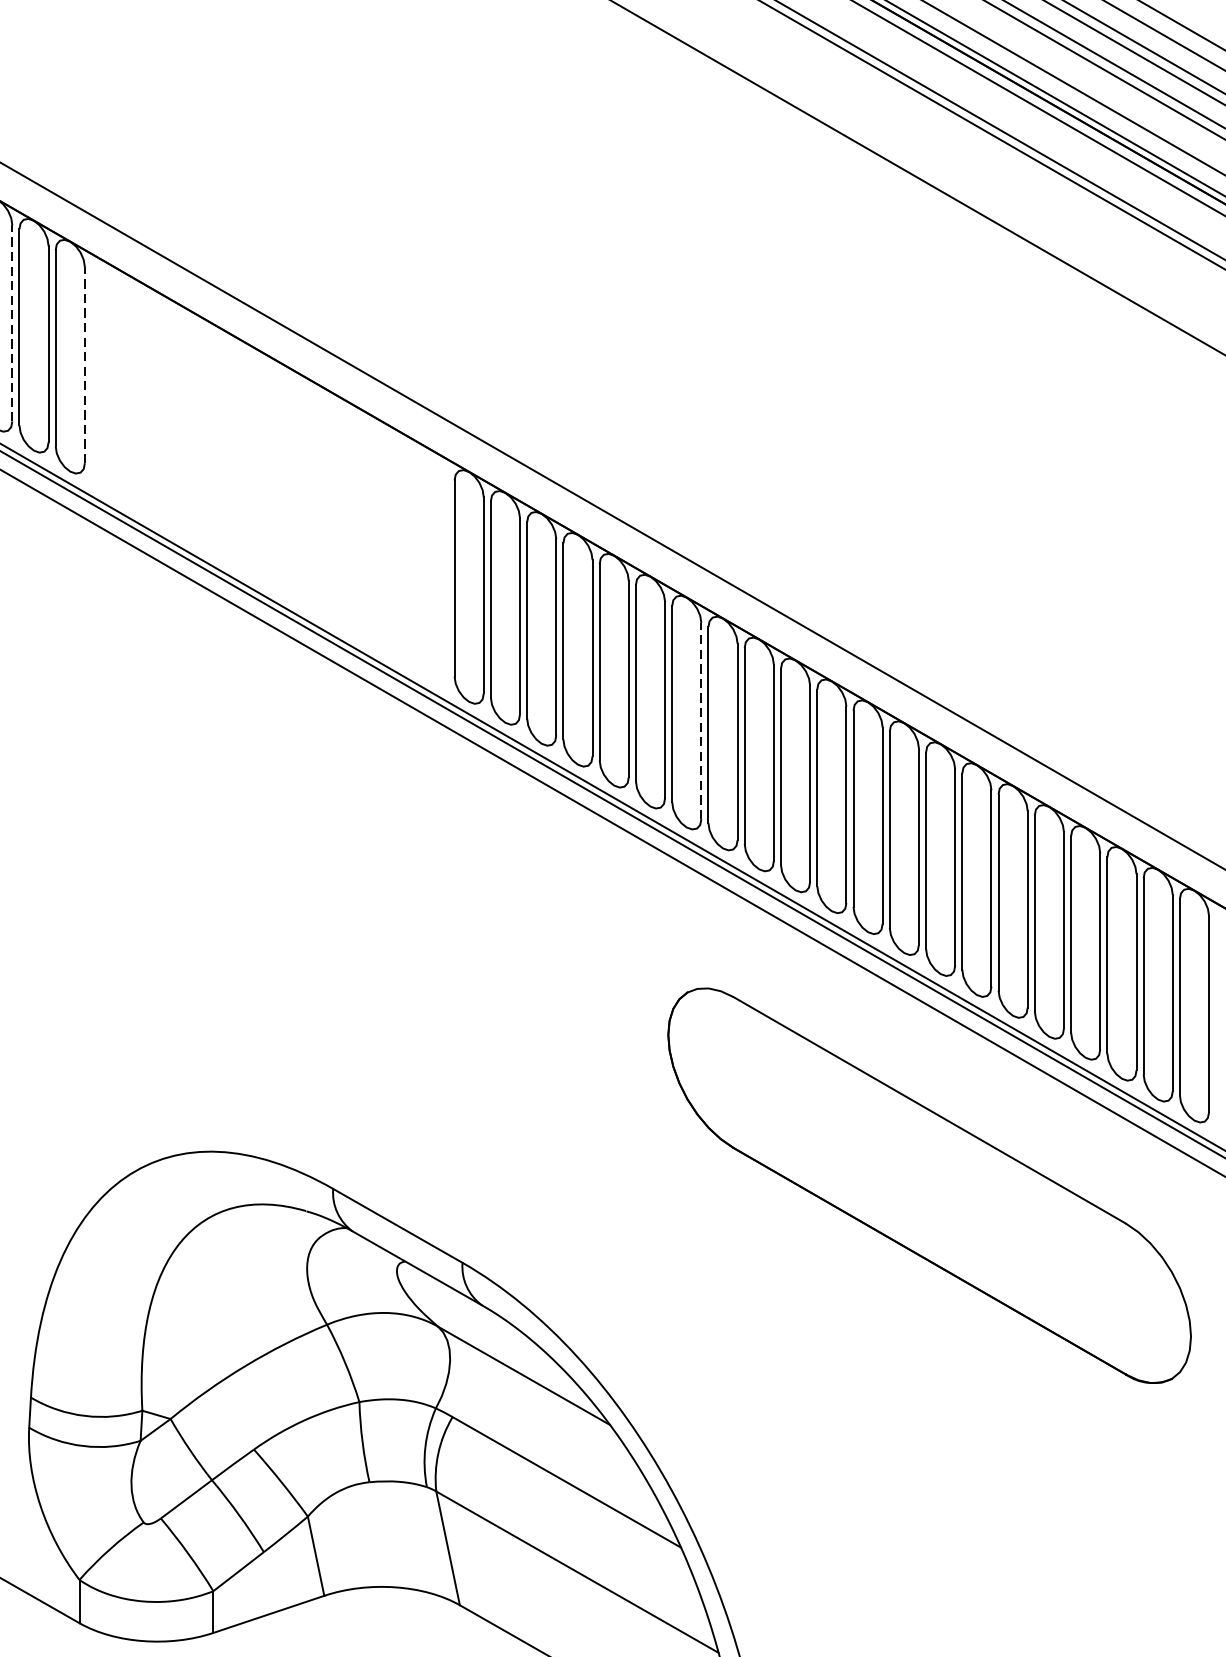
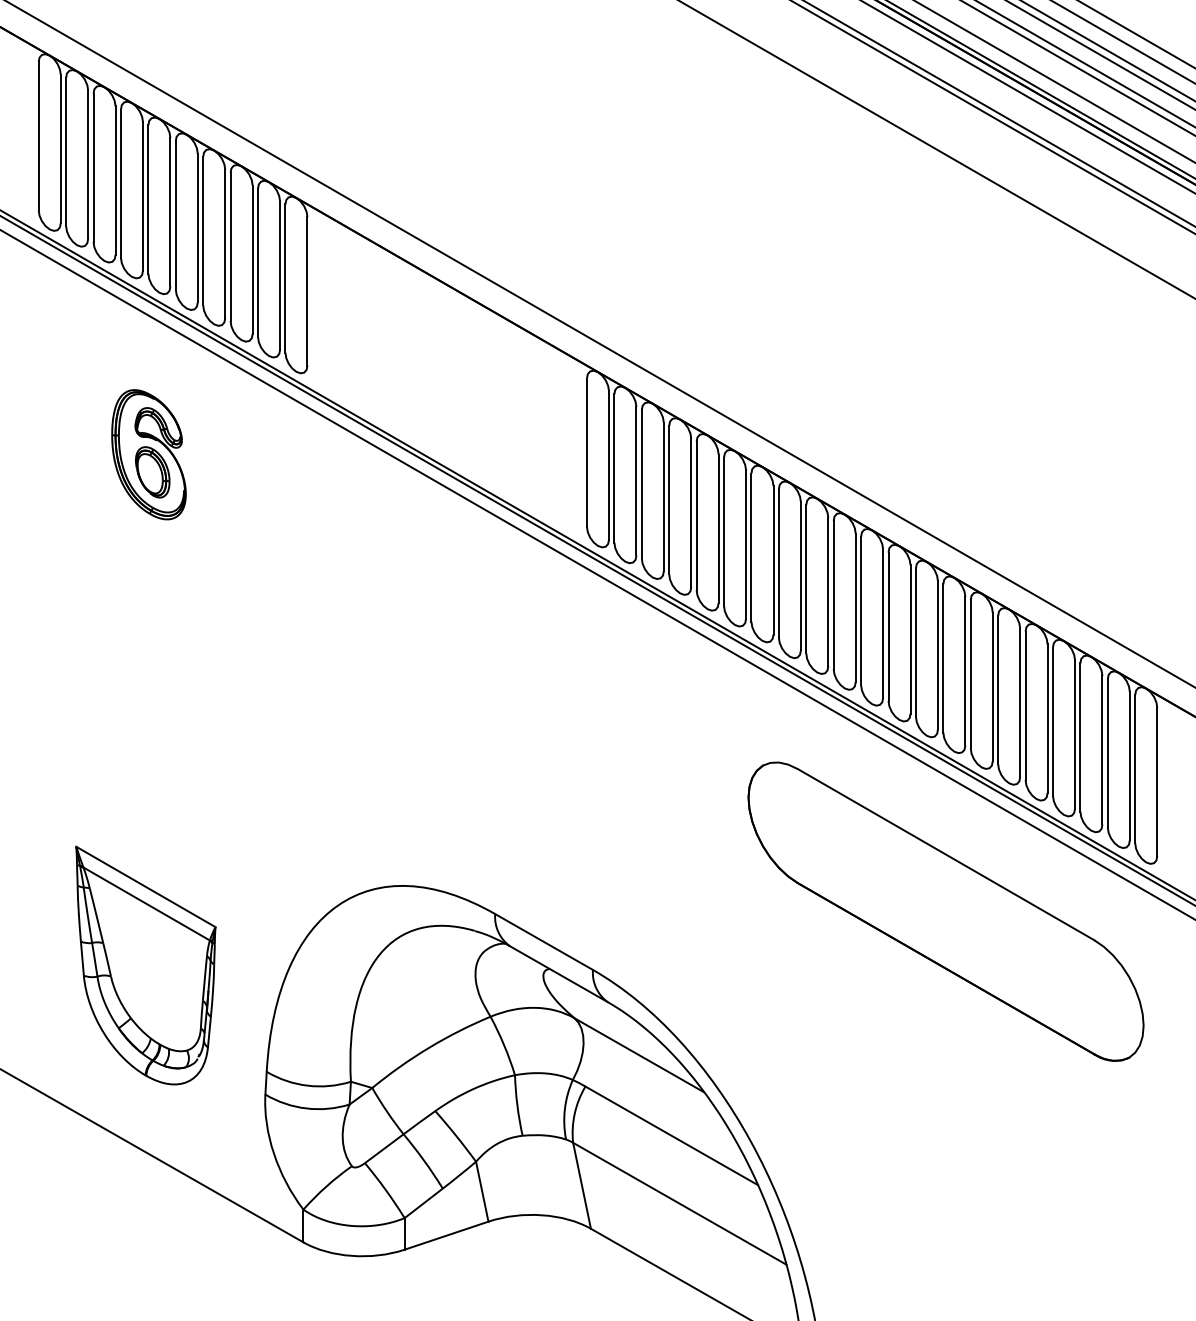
line: (12, 322) -> (252, 259), dashed -> solid
line: (84, 363) -> (307, 290), dashed -> solid
line: (701, 719) -> (773, 559), dashed -> solid

